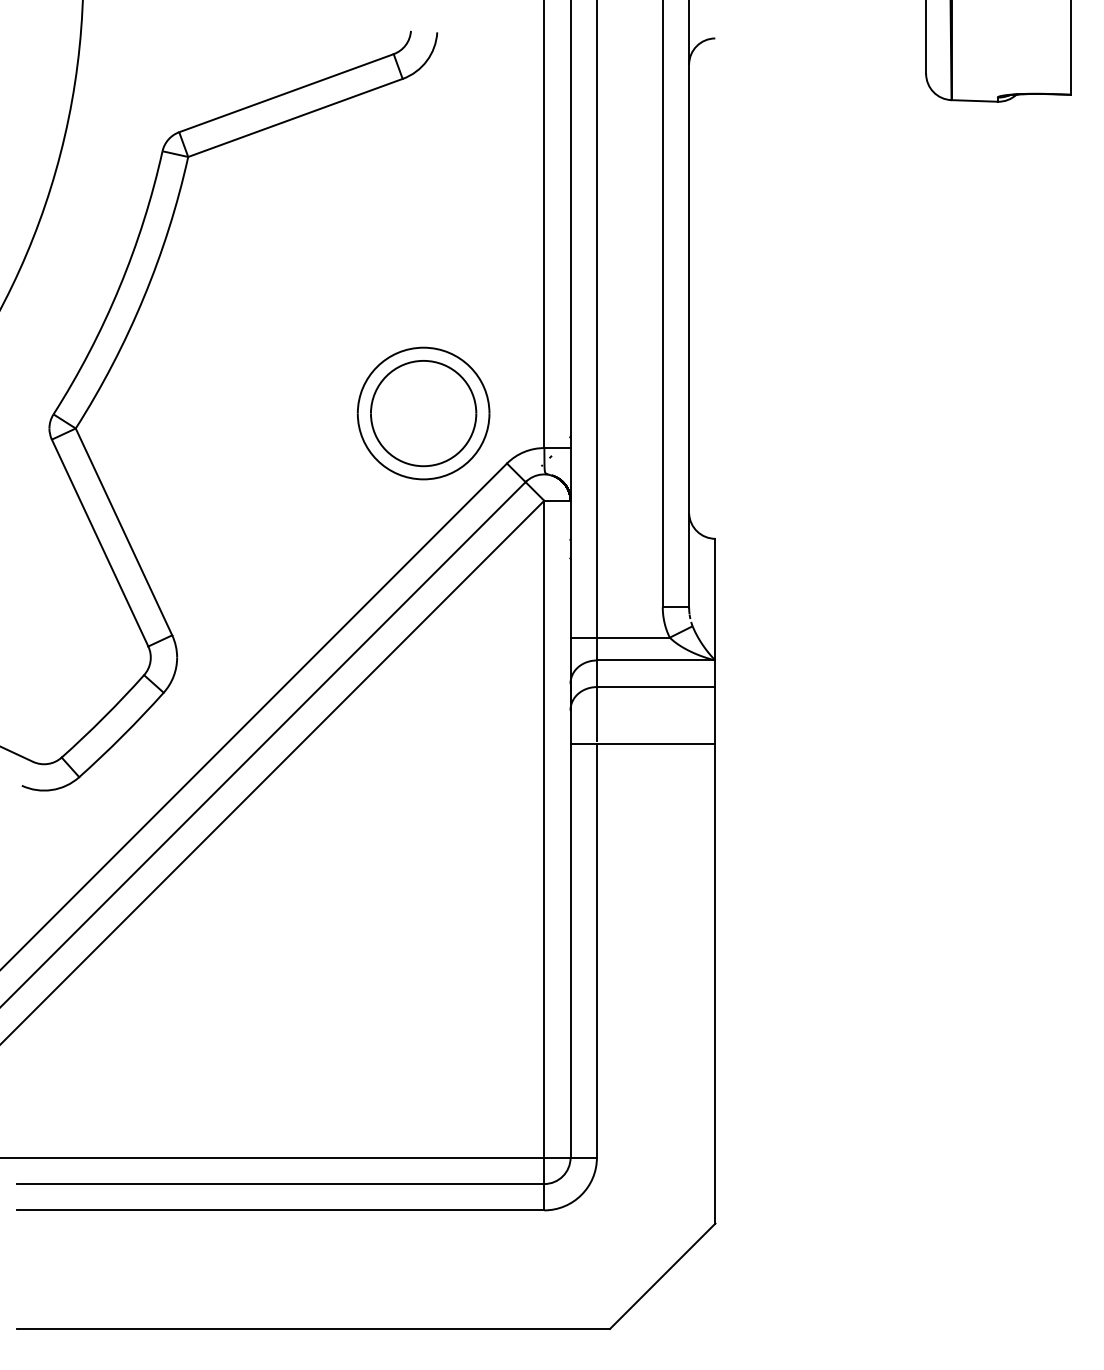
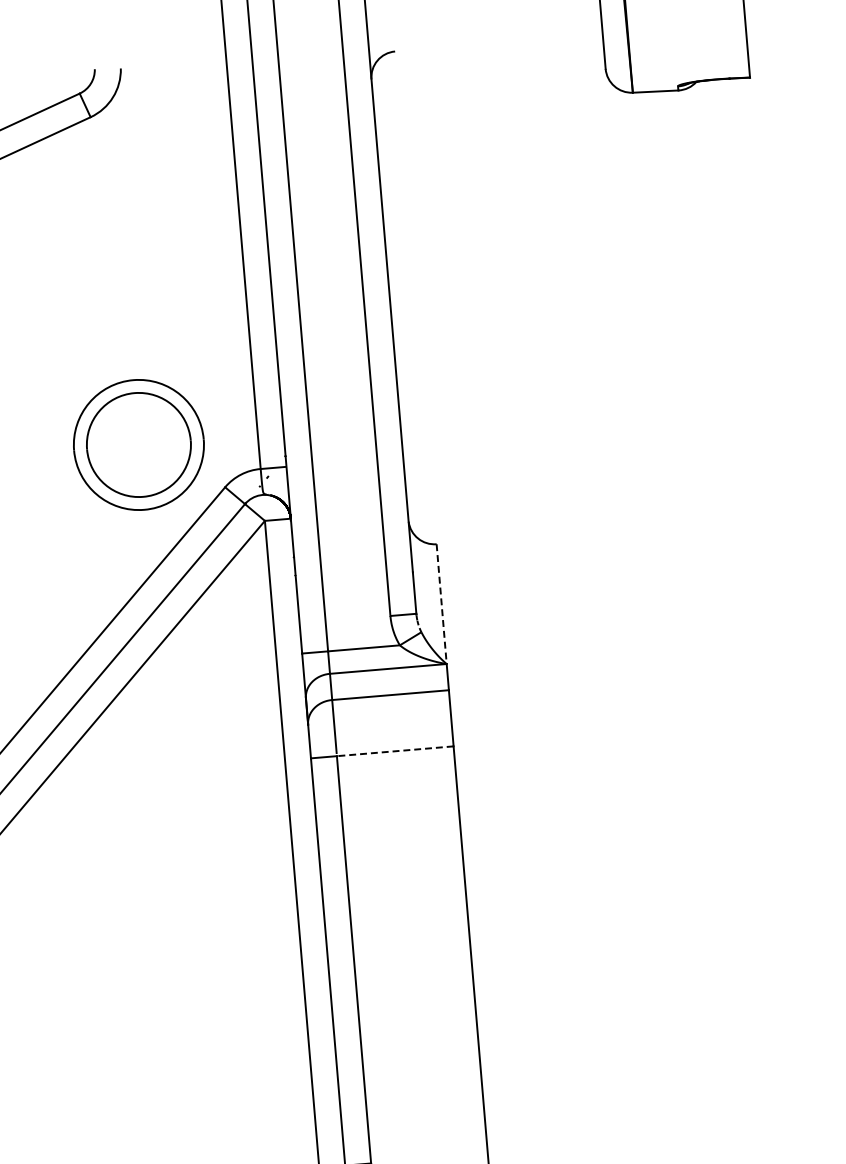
line: (715, 599) -> (441, 603), solid -> dashed
line: (655, 744) -> (394, 751), solid -> dashed

